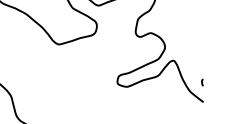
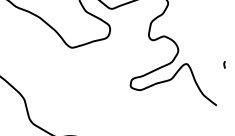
line: (202, 82) -> (224, 64), moved

